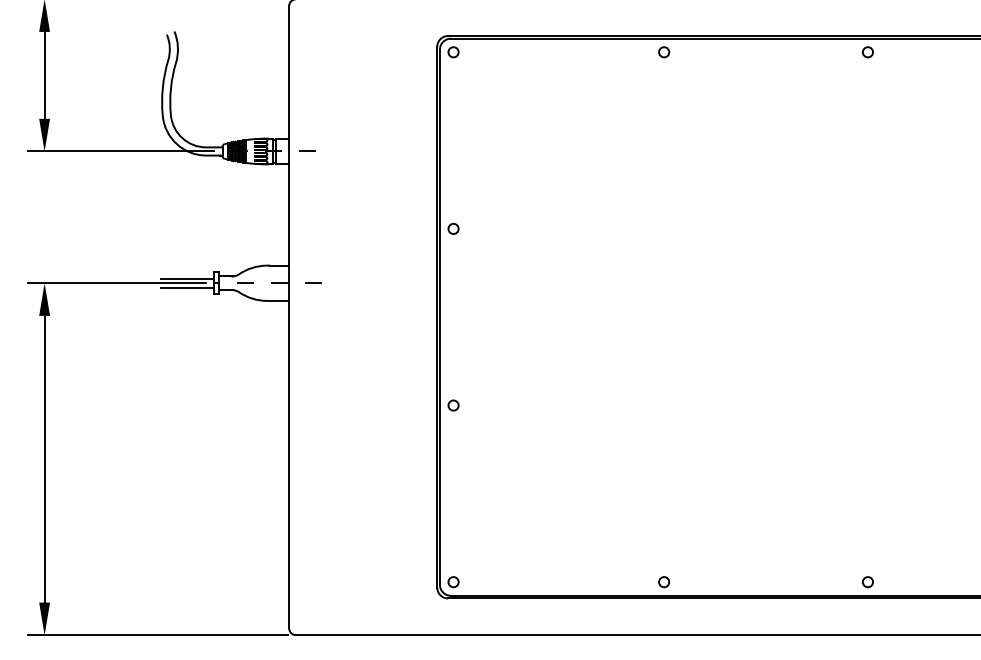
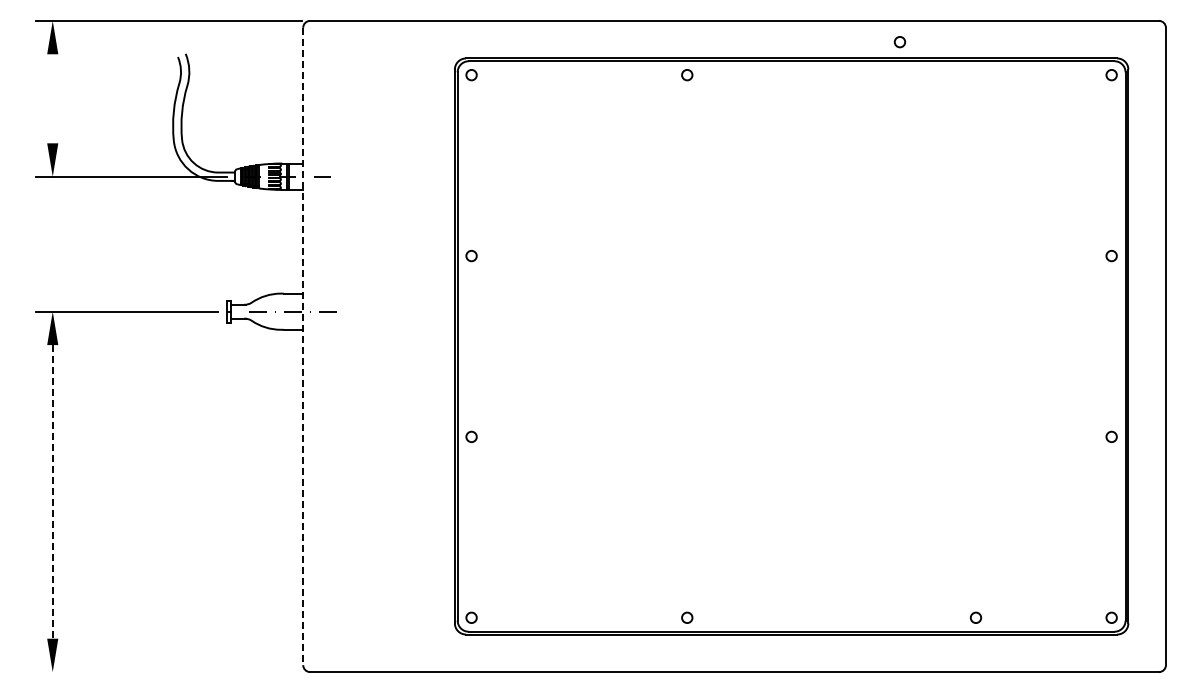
circle: (867, 52) -> (899, 42), moved
line: (44, 75) -> (52, 98), removed
line: (187, 278) -> (199, 306), removed
line: (187, 287) -> (199, 316), removed
line: (289, 317) -> (303, 346), solid -> dashed
line: (44, 458) -> (52, 491), solid -> dashed
circle: (867, 581) -> (975, 617), moved
line: (157, 635) -> (168, 672), removed

